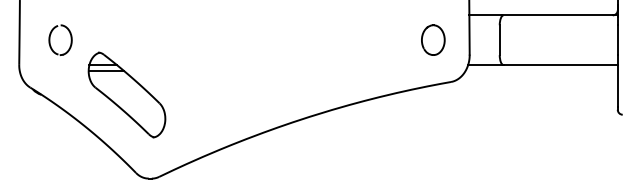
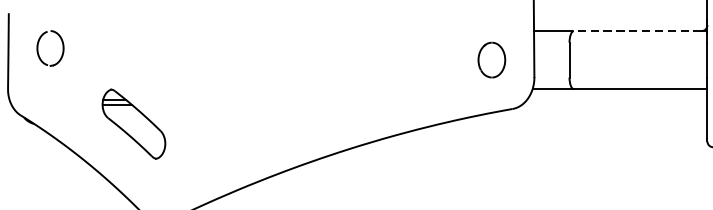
line: (557, 15) -> (636, 31), solid -> dashed
part: (50, 39) -> (38, 47), moved
part: (126, 94) -> (133, 123), size x0.7

